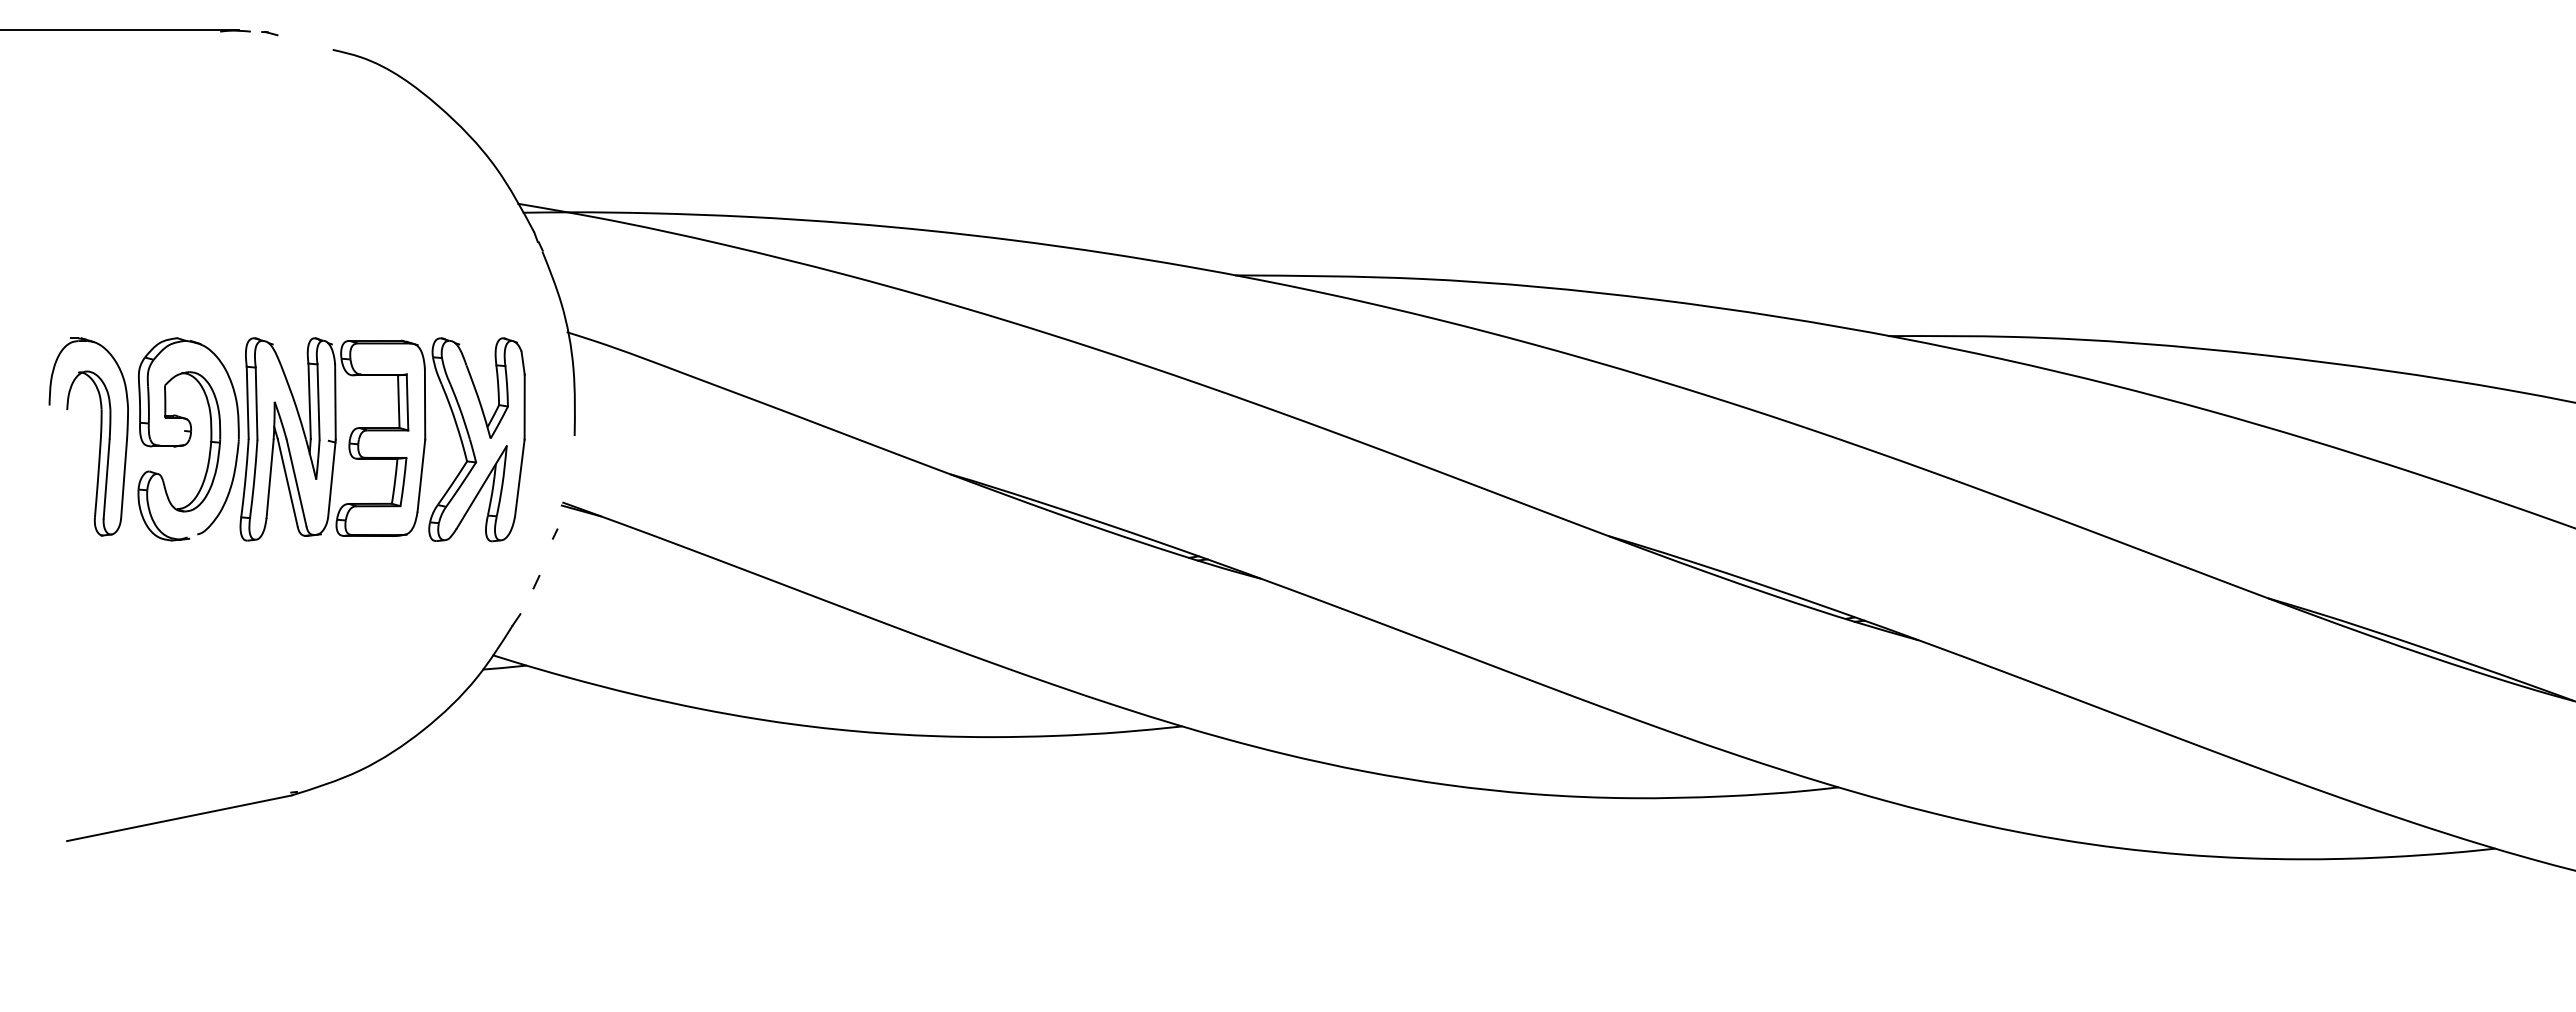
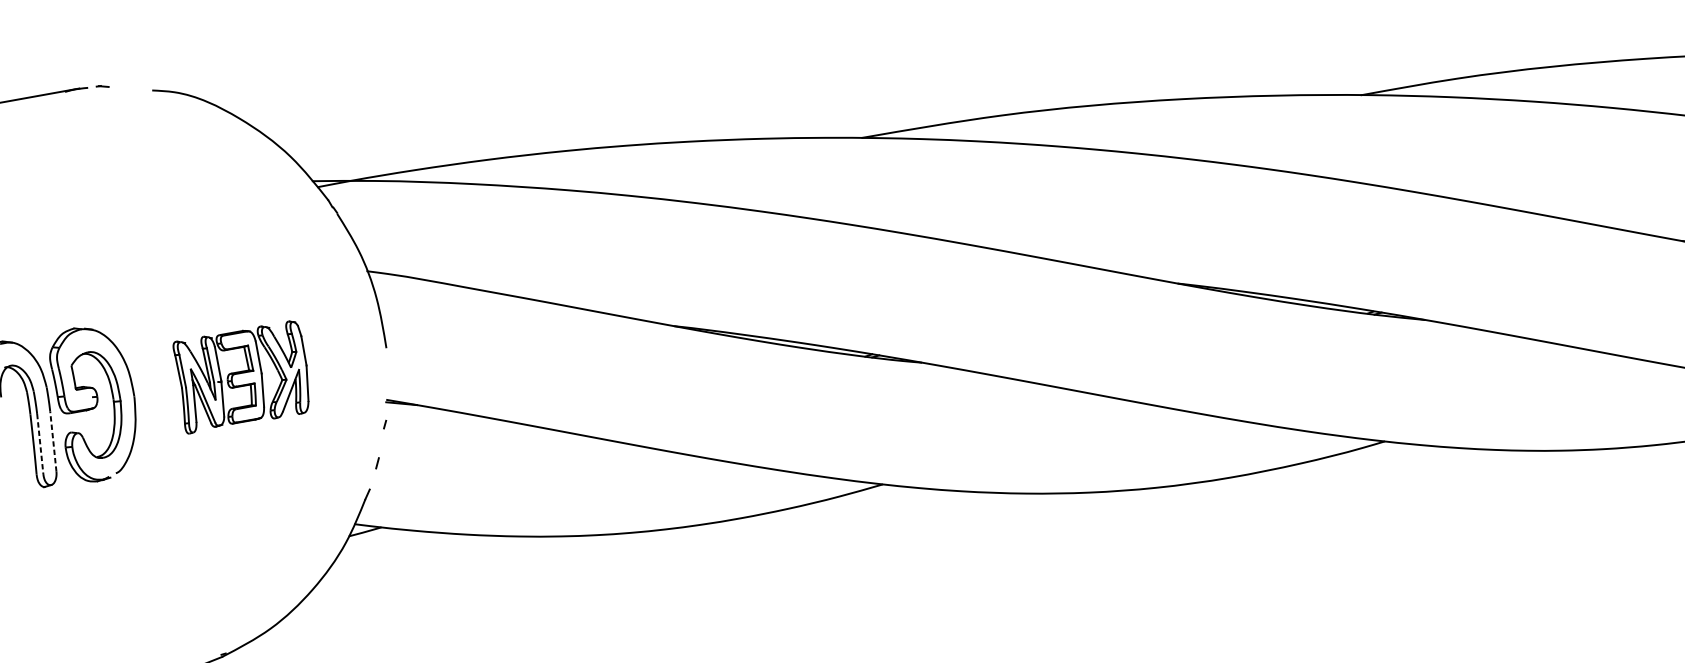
part: (382, 439) -> (242, 376), size x0.6
line: (106, 479) -> (40, 444), solid -> dashed
line: (124, 479) -> (53, 441), solid -> dashed

